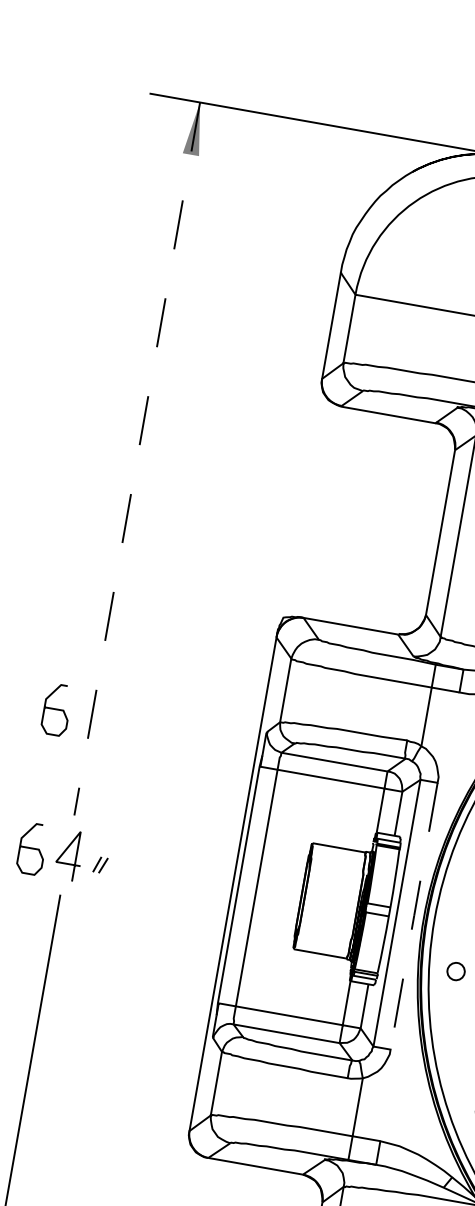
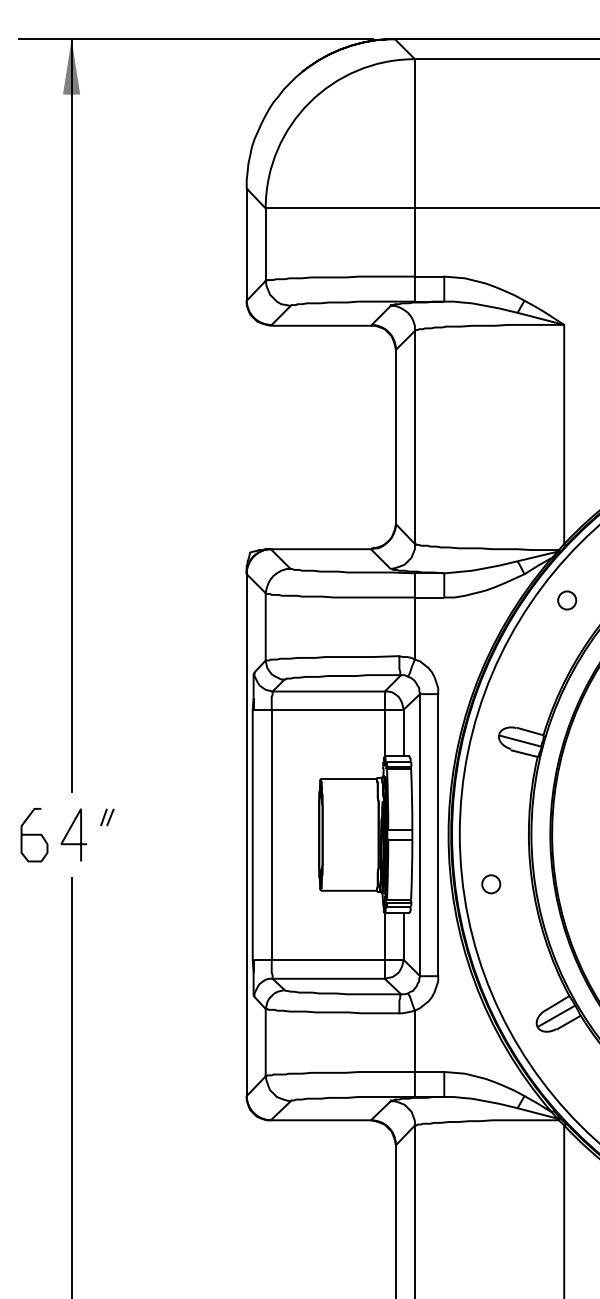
line: (137, 459) -> (71, 416), dashed -> solid
curve: (56, 710) -> (34, 688), removed
part: (100, 865) -> (107, 817), moved
line: (414, 915) -> (438, 834), dashed -> solid

